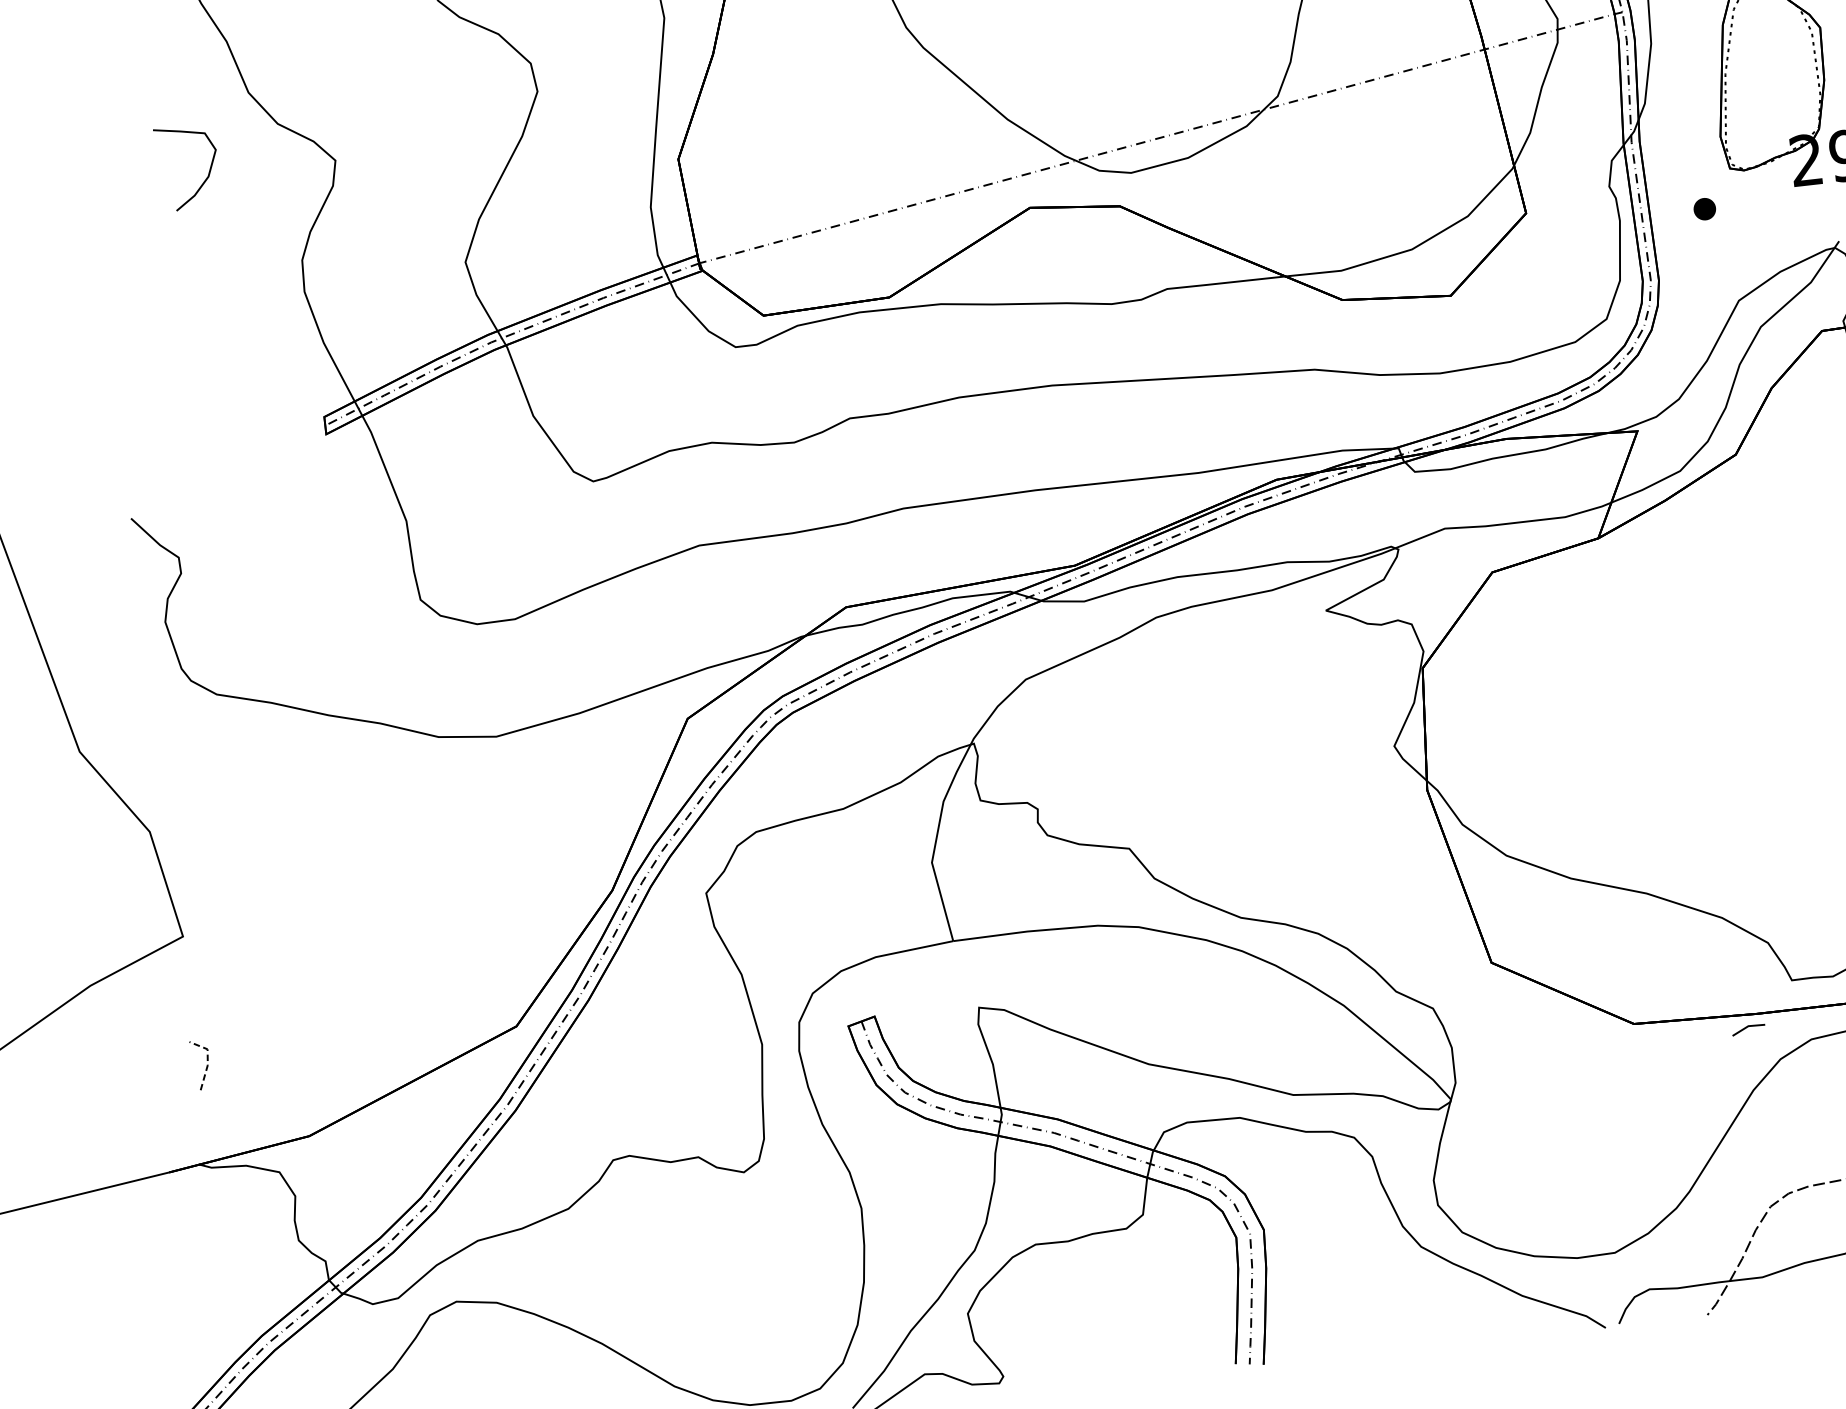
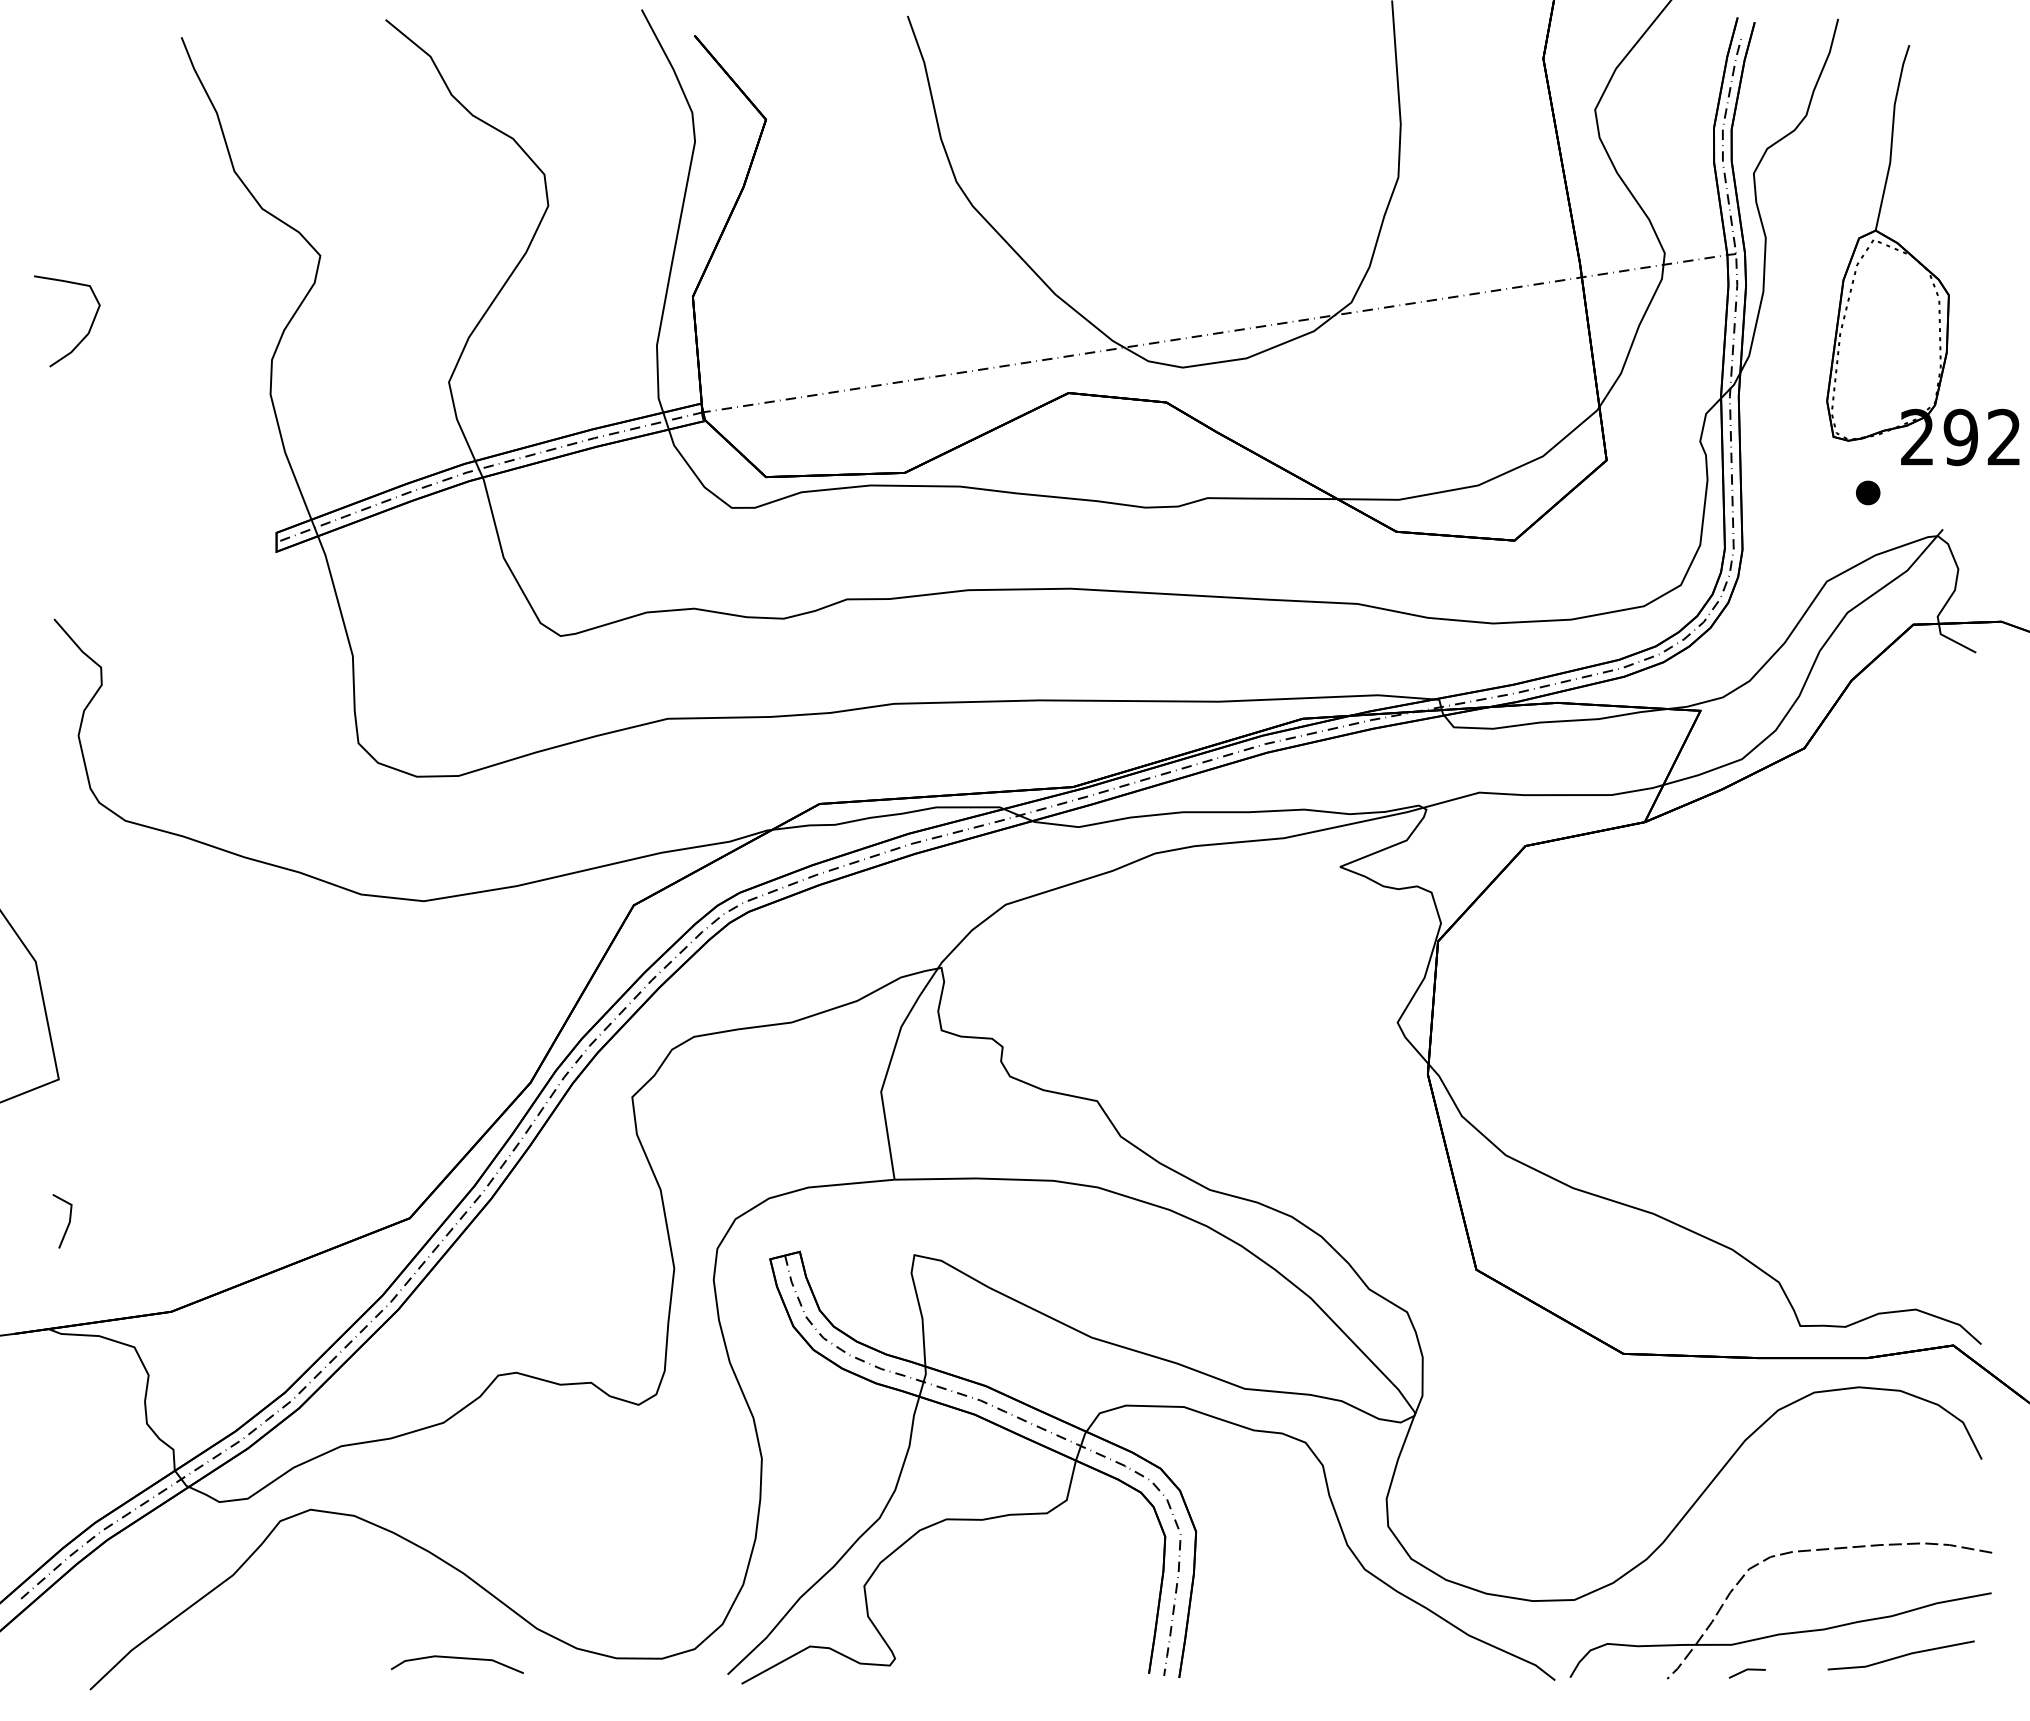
curve: (204, 180) -> (83, 337), moved
part: (1705, 208) -> (1868, 492), moved
line: (1746, 1028) -> (1745, 1671), moved
line: (207, 1059) -> (70, 1216), dashed -> solid

